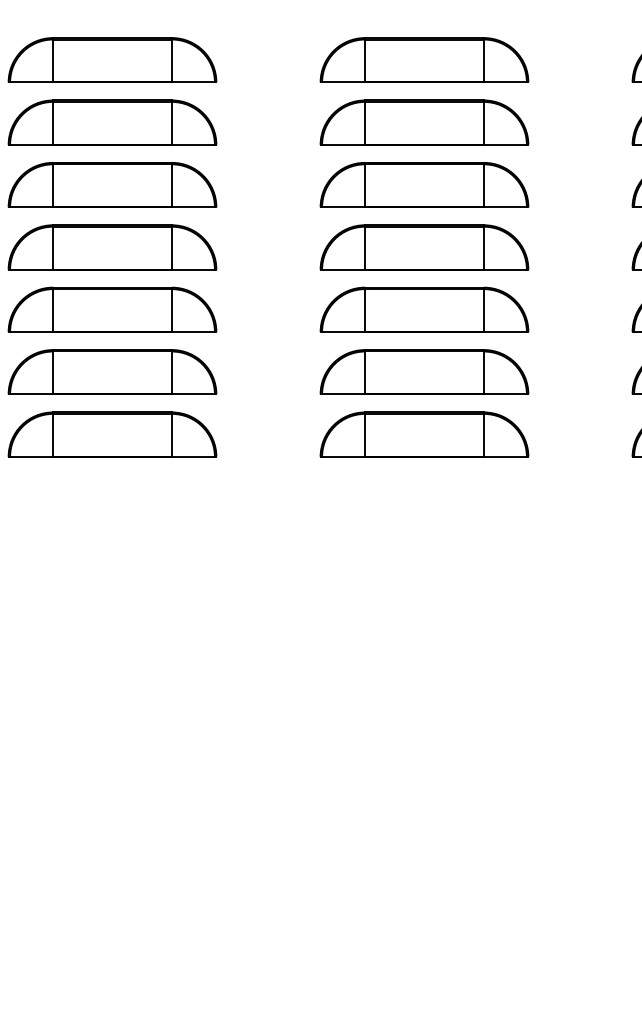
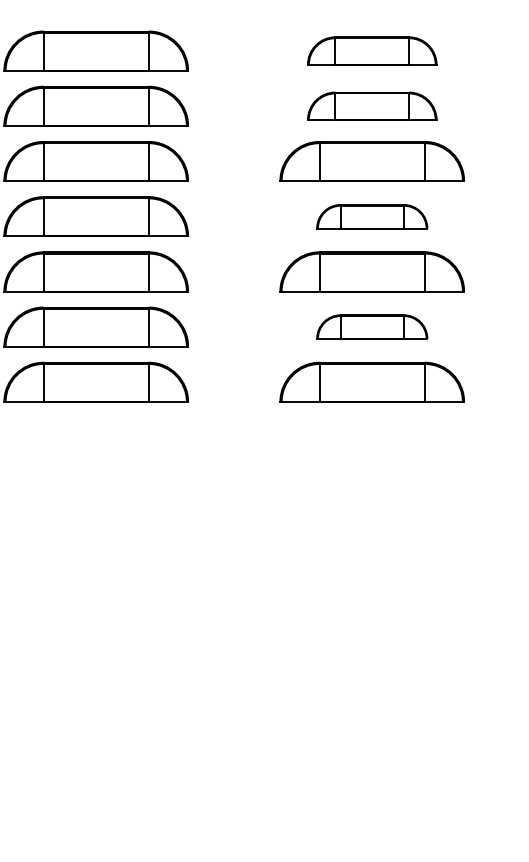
part: (424, 59) -> (372, 50), size x0.7
part: (424, 122) -> (372, 106), size x0.7
part: (424, 247) -> (372, 216), size x0.6
part: (424, 371) -> (372, 326), size x0.6

